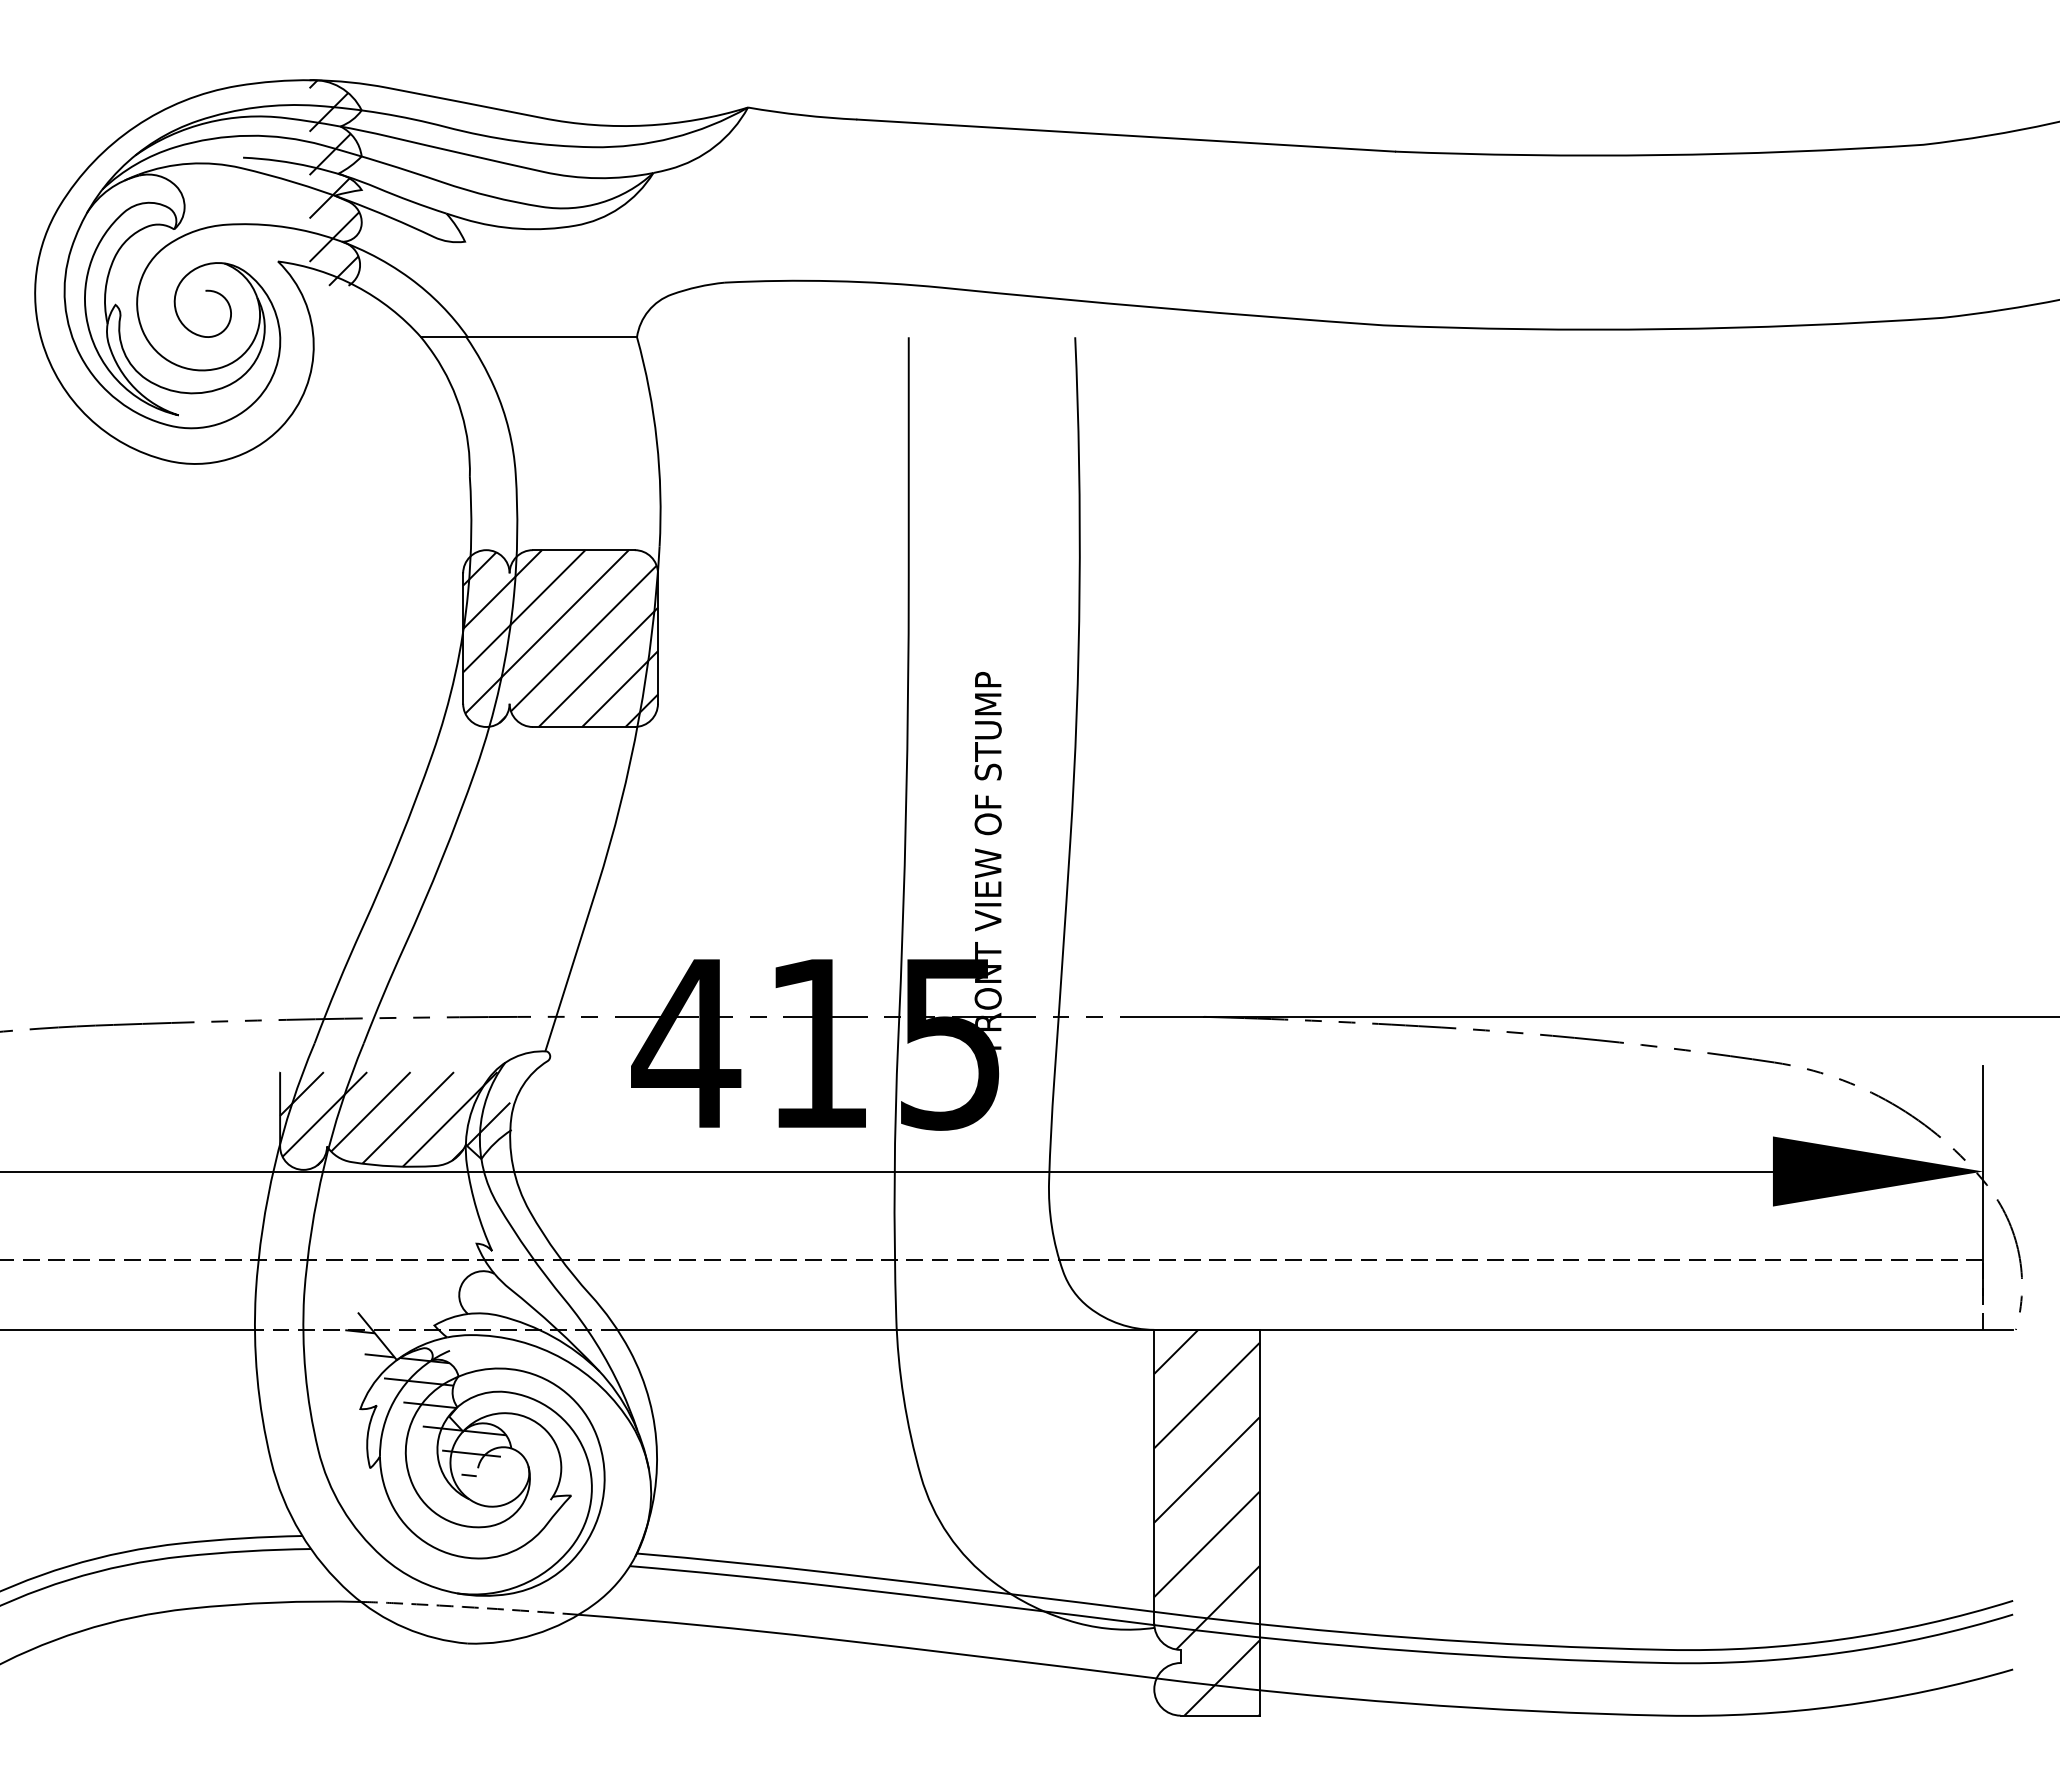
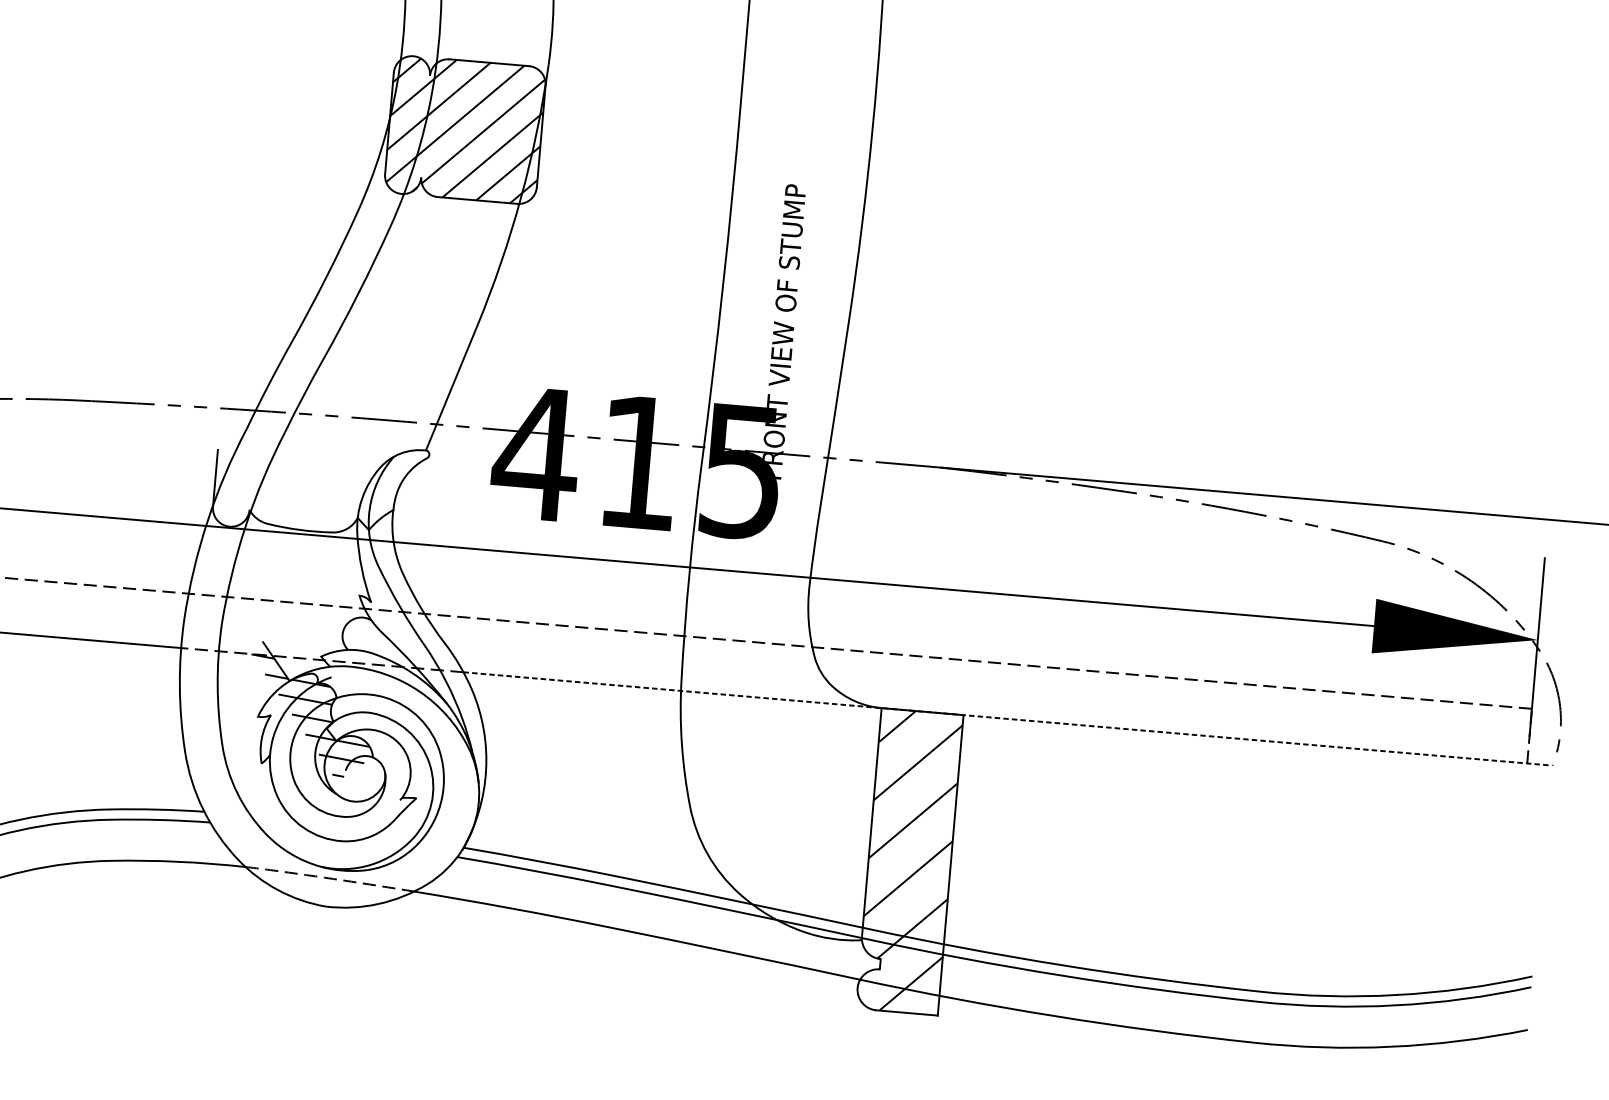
hatch: (395, 1119) -> (304, 493), removed
line: (1315, 1329) -> (1007, 718), solid -> dashed

